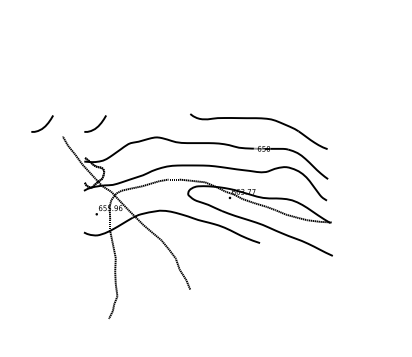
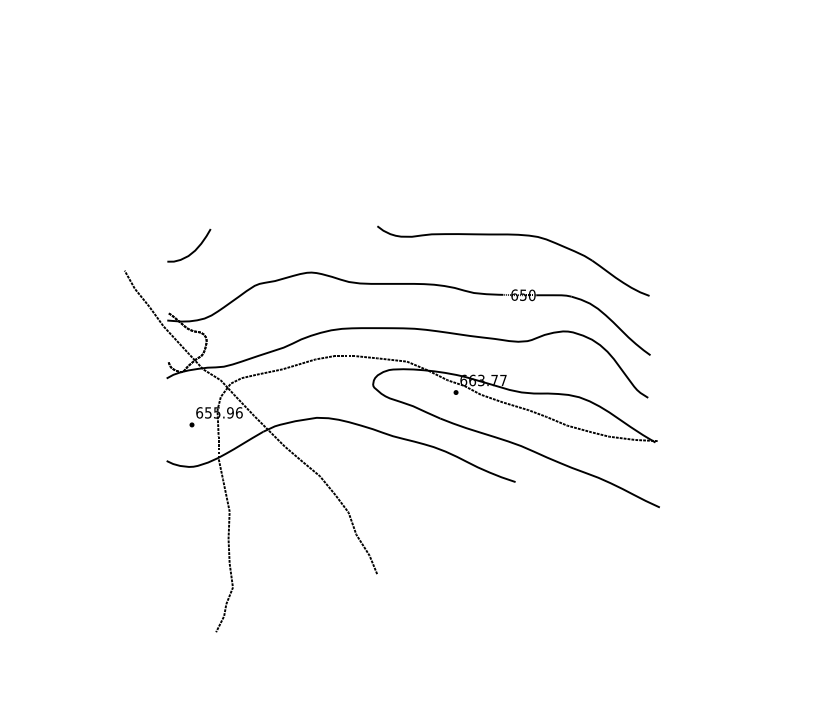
curve: (44, 125) -> (88, 248), removed

